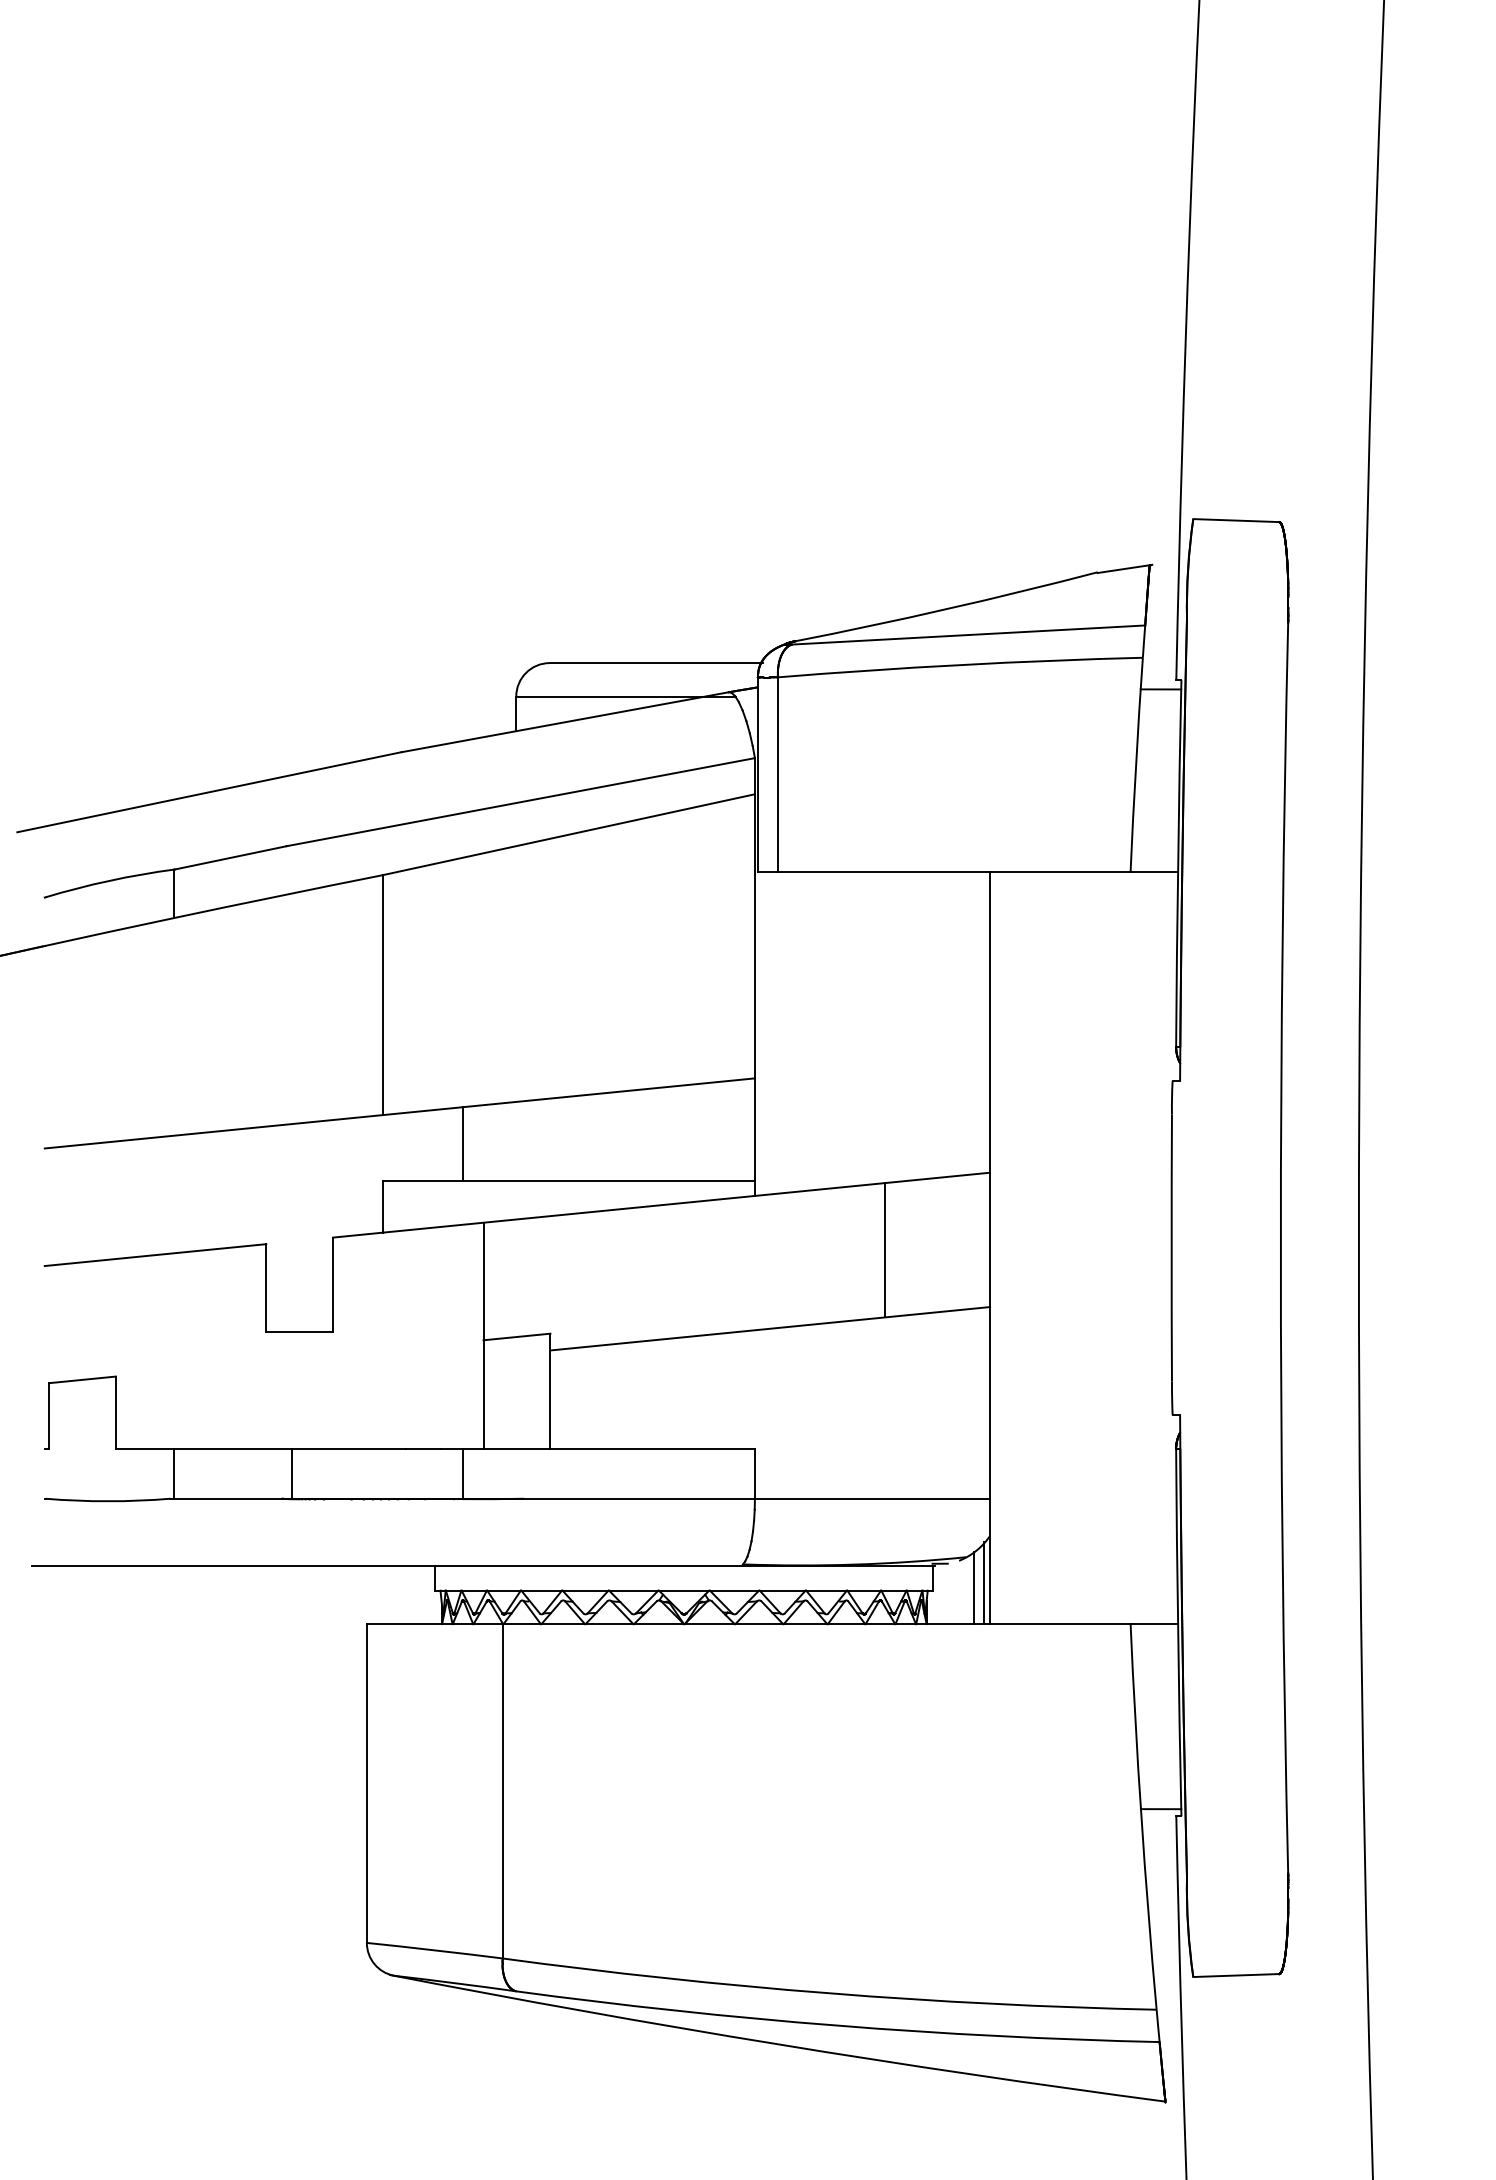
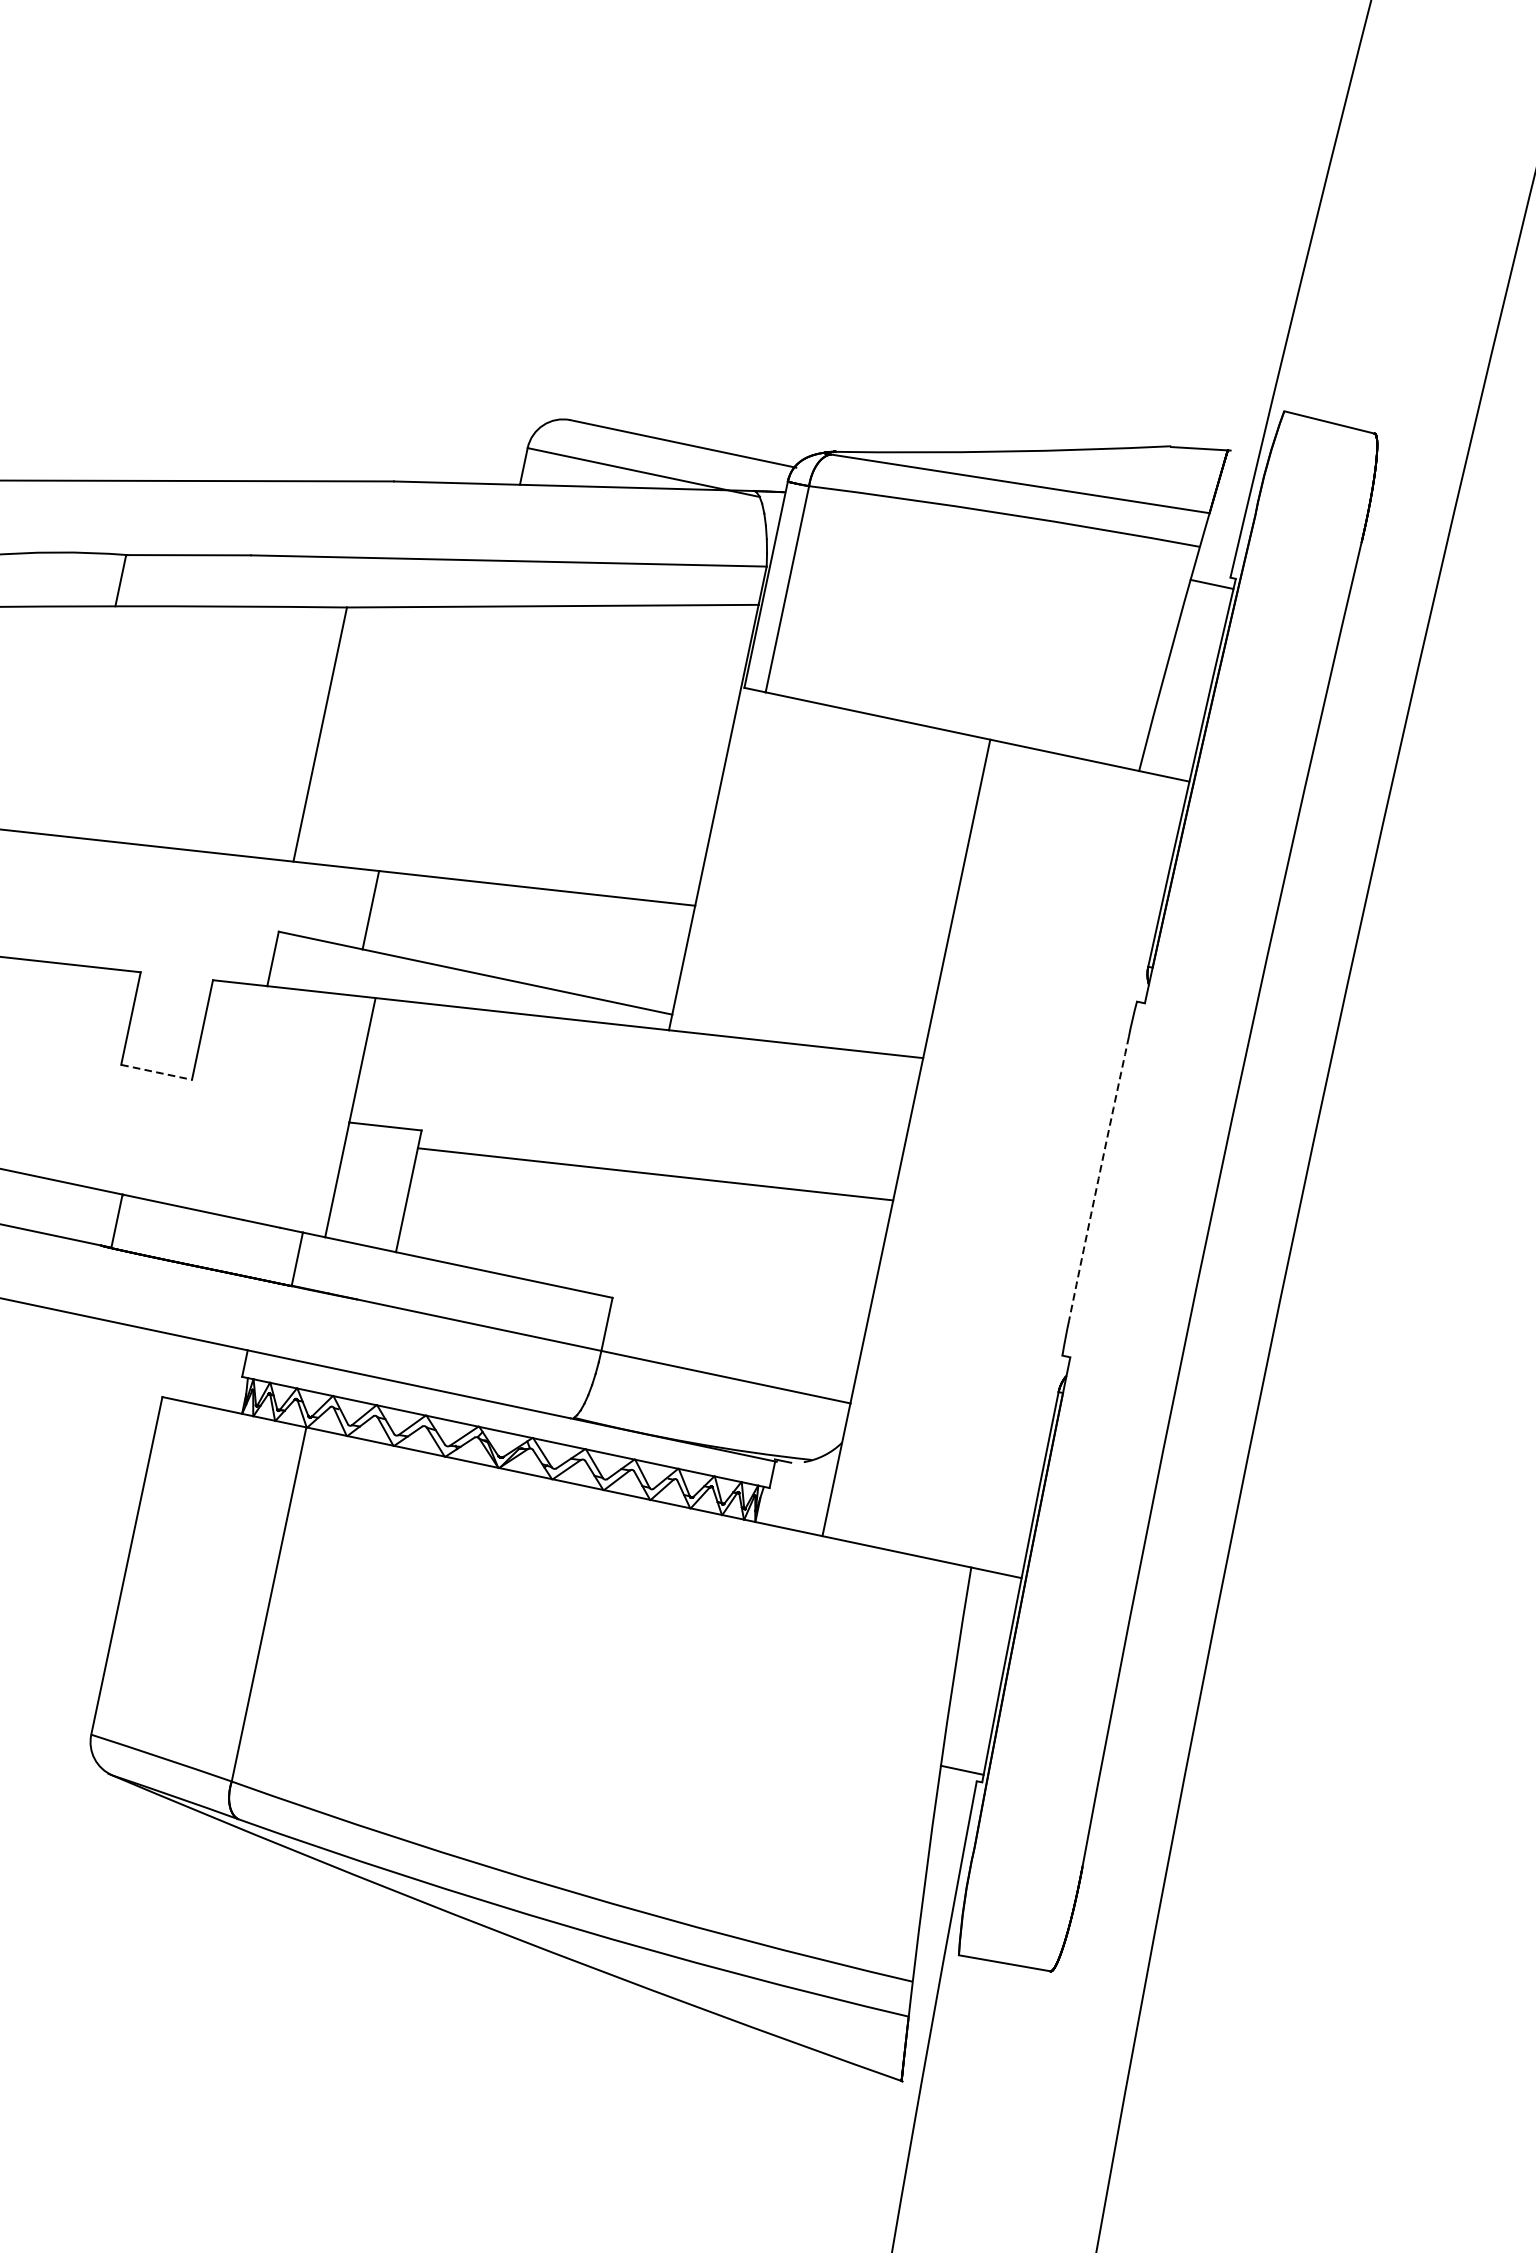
arc: (1171, 1248) -> (1098, 1178), solid -> dashed
line: (884, 1250) -> (794, 1116), removed
line: (300, 1331) -> (157, 1072), solid -> dashed
line: (984, 1583) -> (825, 1491), removed
line: (973, 1588) -> (812, 1494), removed

